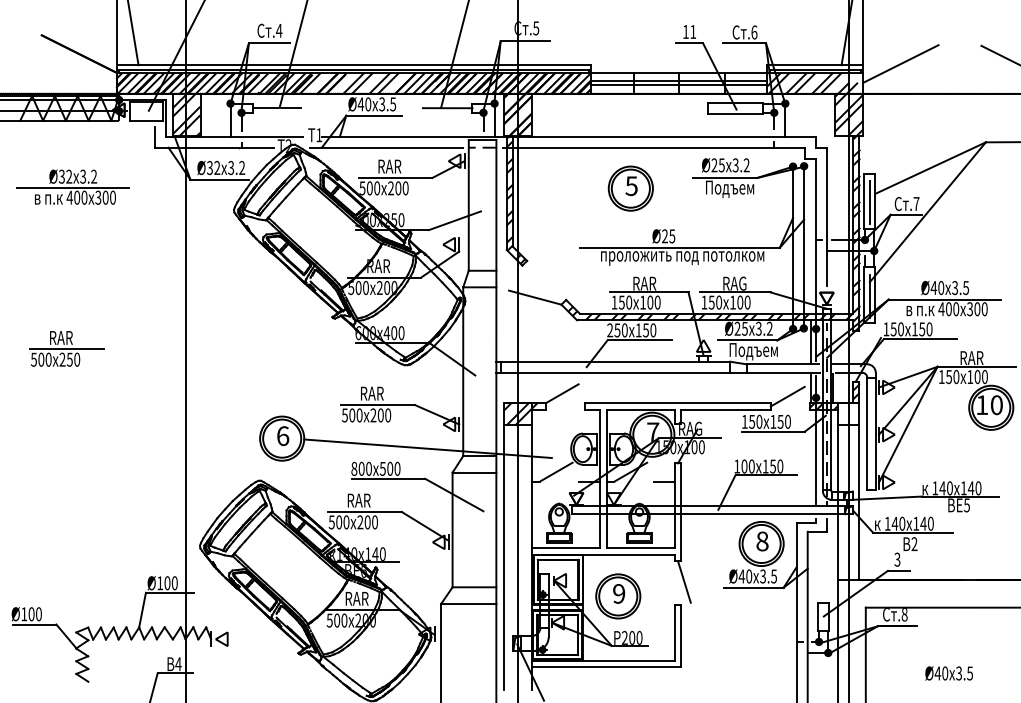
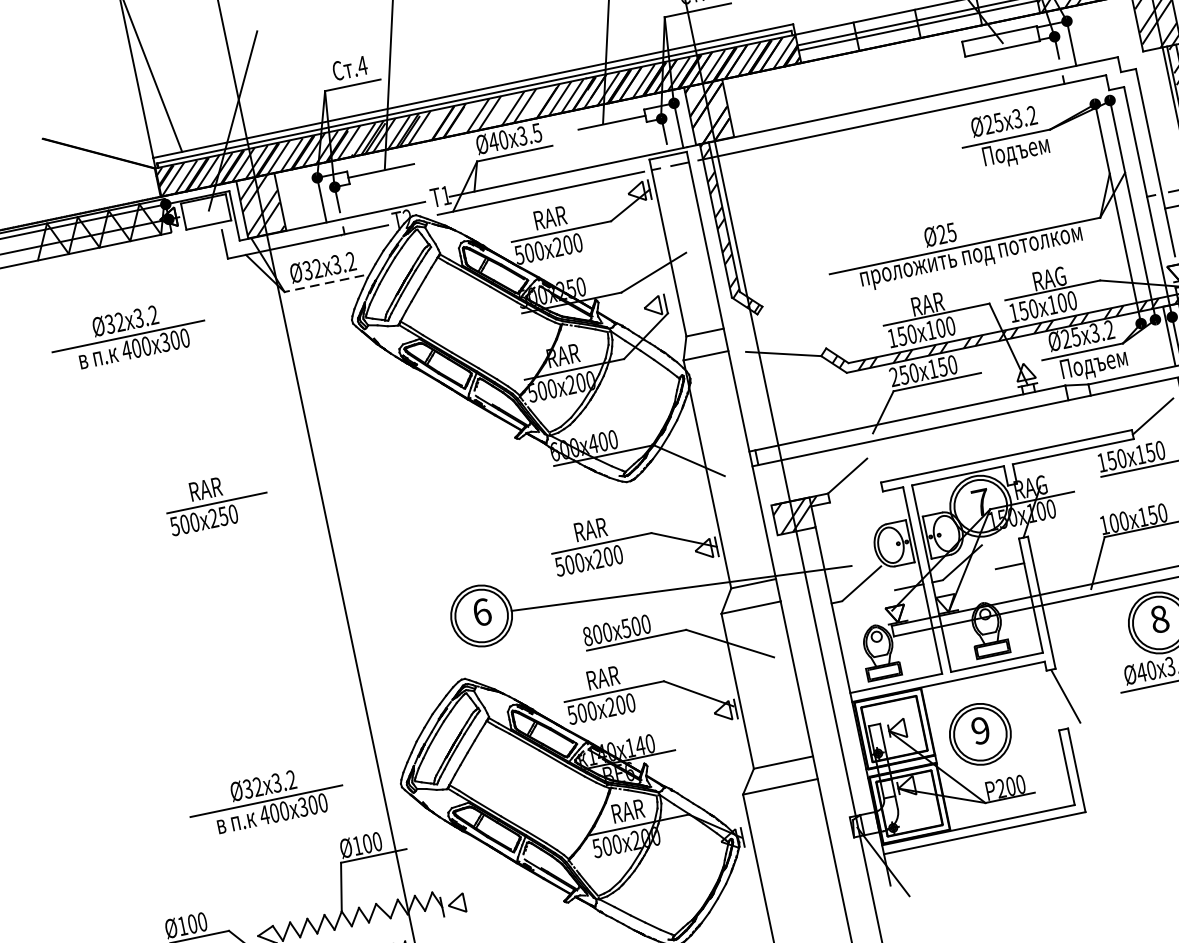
line: (219, 179) -> (323, 283), solid -> dashed
part: (630, 188) -> (881, 179), removed
part: (66, 348) -> (215, 502), moved
part: (101, 536) -> (265, 799), added
line: (504, 557) -> (815, 713), removed

